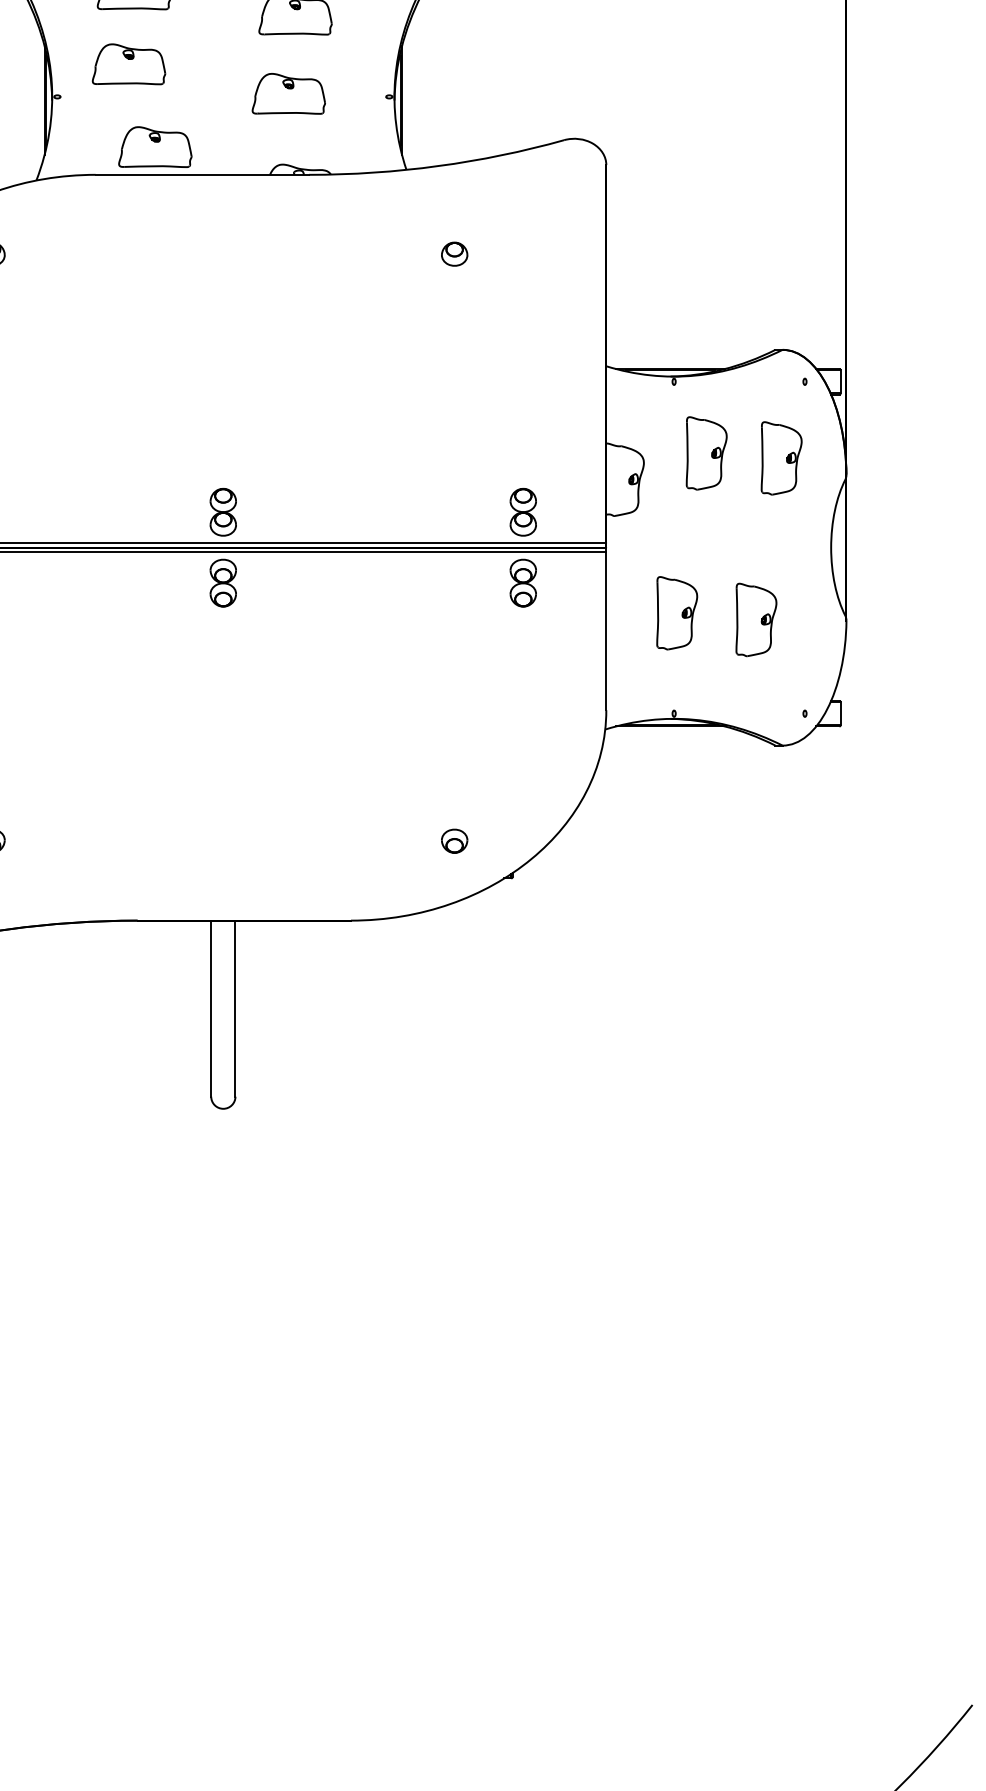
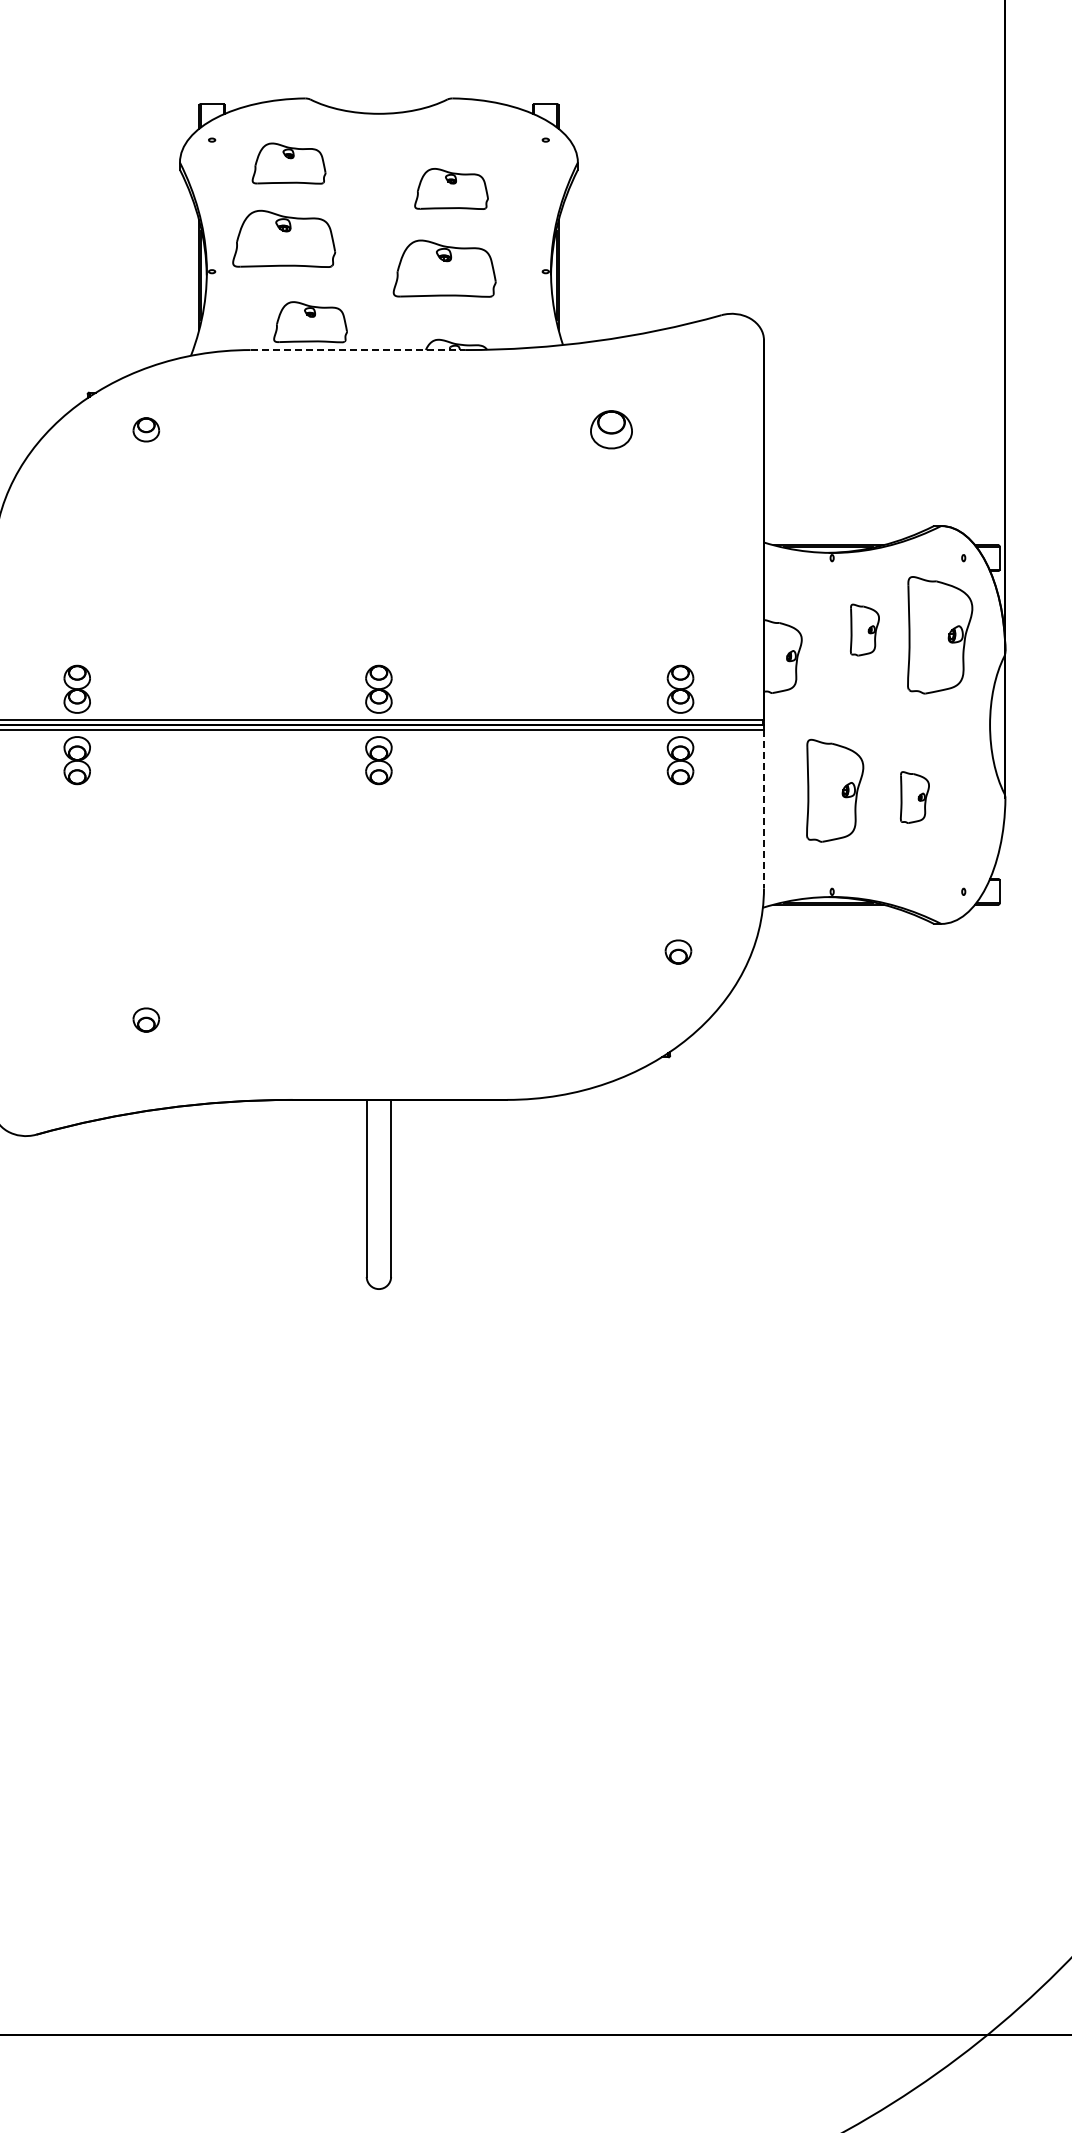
part: (128, 63) -> (283, 238), size x1.4
part: (288, 93) -> (444, 268), size x1.4
line: (203, 175) -> (358, 350), solid -> dashed
part: (454, 253) -> (611, 429), size x1.6
part: (706, 452) -> (864, 629), size x0.7
part: (781, 457) -> (940, 634), size x1.6
part: (677, 612) -> (835, 790), size x1.4
part: (756, 619) -> (914, 797), size x0.7
line: (605, 631) -> (763, 809), solid -> dashed
part: (454, 840) -> (678, 951), moved

